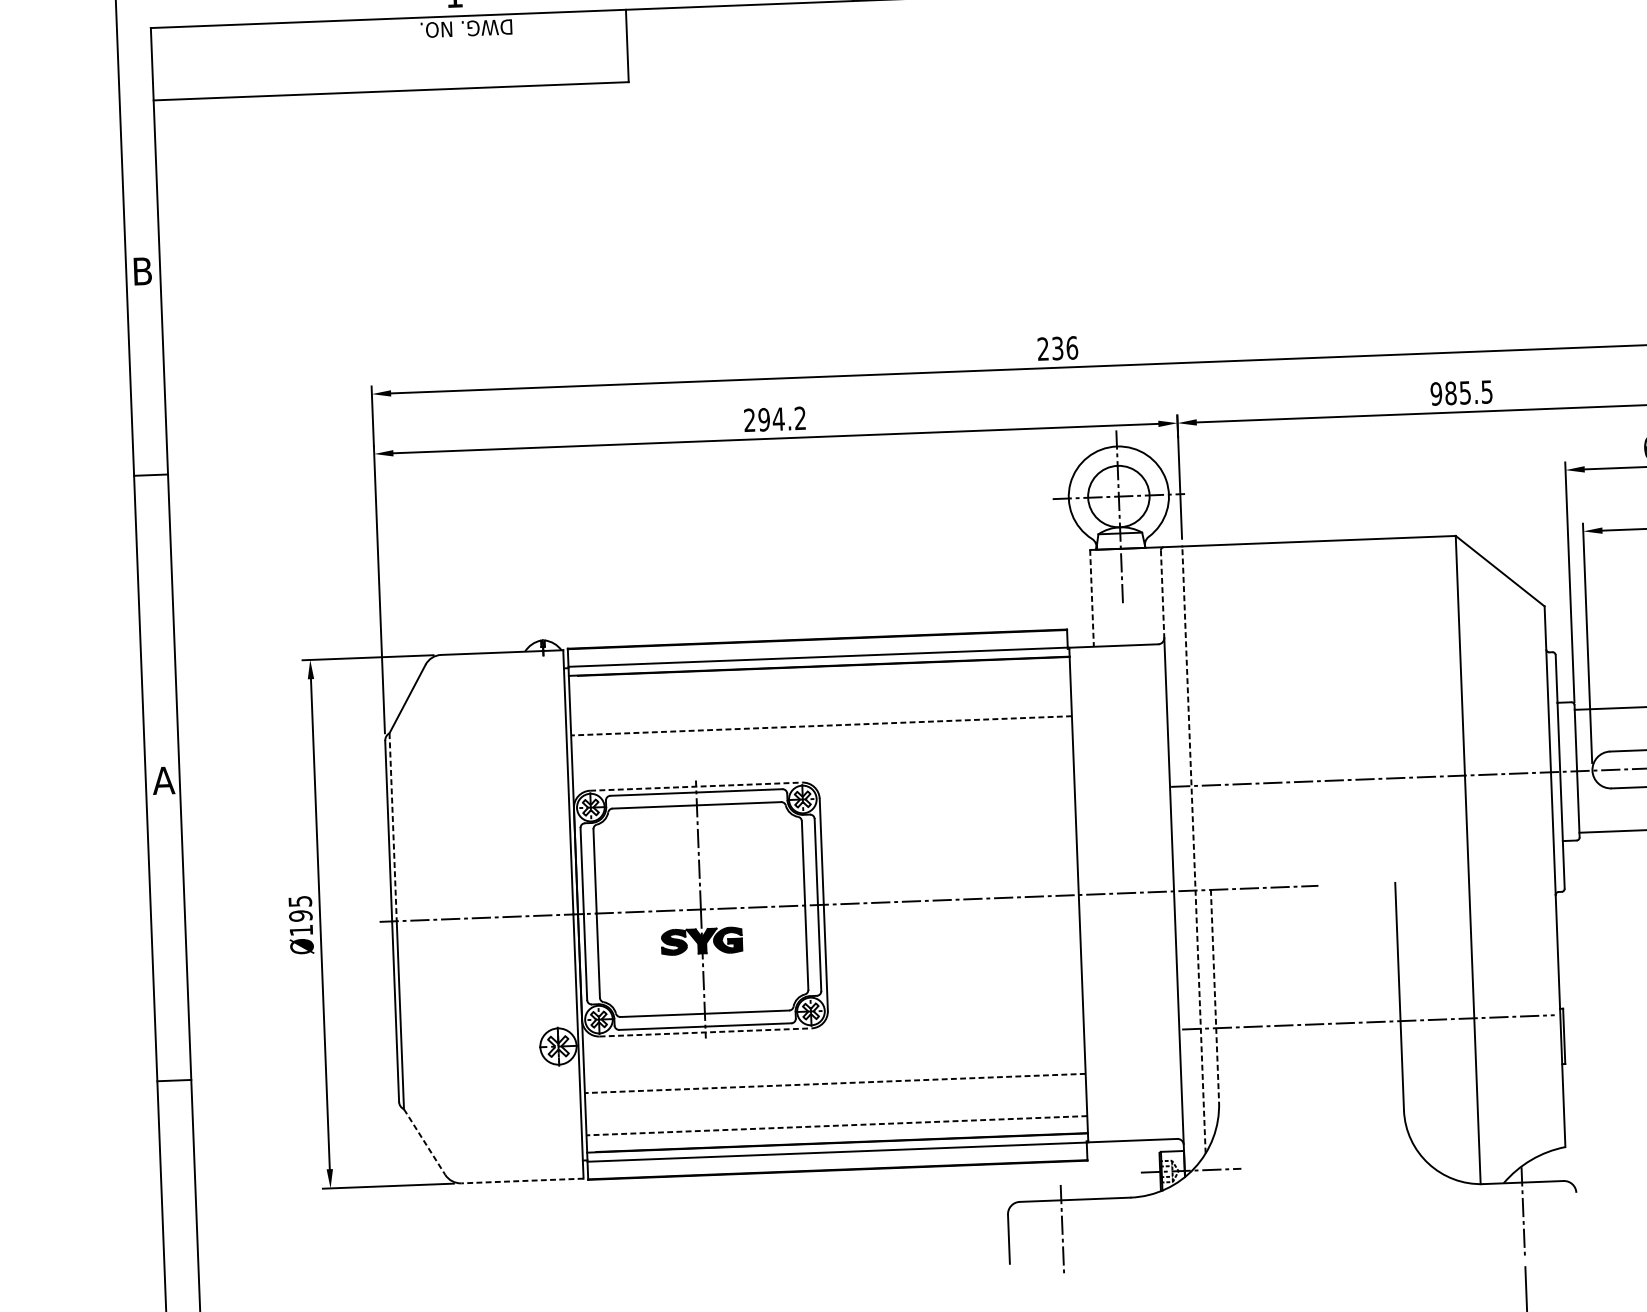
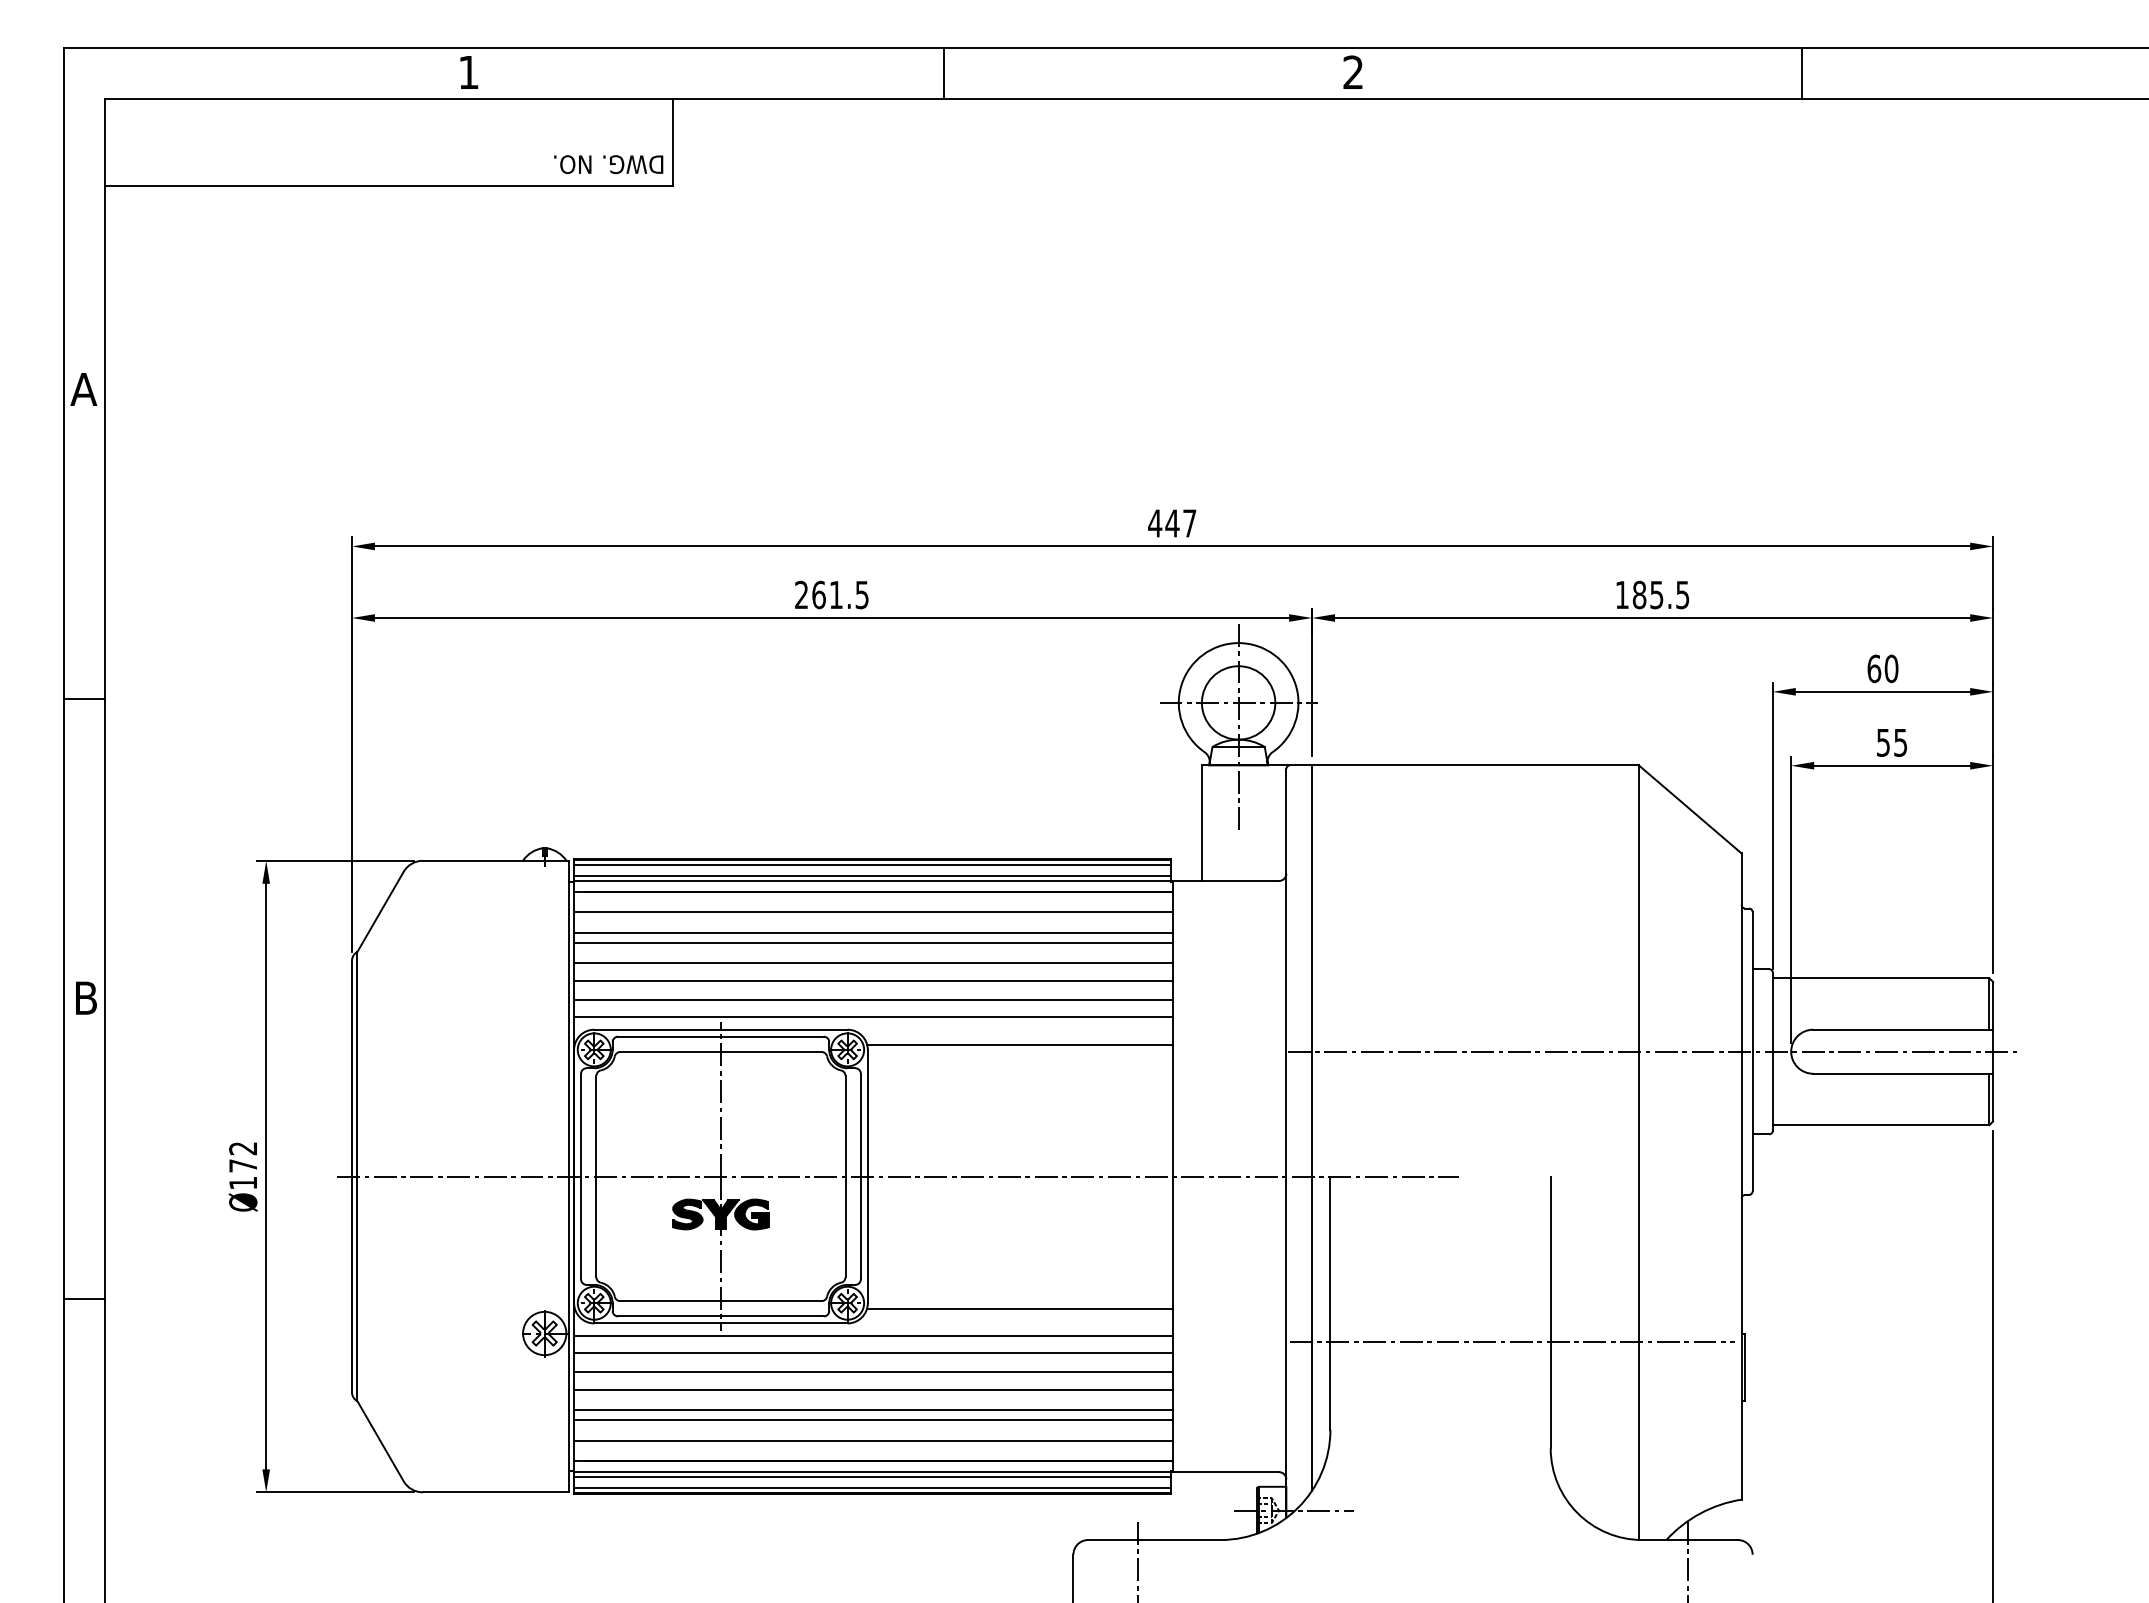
text: (466, 28) -> (608, 164), moved
text: (142, 271) -> (83, 389), B -> A
text: (1057, 348) -> (1172, 523), 236 -> 447
text: (1435, 393) -> (1621, 594), 985.5 -> 185.5
text: (782, 418) -> (840, 594), 294.2 -> 261.5
line: (150, 475) -> (84, 699), moved
line: (1162, 594) -> (1286, 821), dashed -> solid
line: (1091, 598) -> (1201, 823), dashed -> solid
line: (817, 644) -> (872, 865), added
line: (818, 652) -> (872, 875), added
line: (820, 683) -> (873, 912), added
line: (820, 701) -> (873, 933), added
line: (821, 709) -> (873, 943), added
line: (820, 725) -> (872, 962), dashed -> solid
line: (822, 741) -> (873, 981), added
line: (822, 756) -> (873, 999), added
line: (823, 770) -> (873, 1016), added
text: (163, 780) -> (85, 997), A -> B
line: (695, 786) -> (720, 1029), dashed -> solid
line: (946, 789) -> (1019, 1044), added
line: (393, 827) -> (357, 1064), dashed -> solid
line: (1194, 850) -> (1312, 1128), dashed -> solid
text: (300, 908) -> (243, 1157), Ø195 -> Ø172
line: (1215, 996) -> (1330, 1303), dashed -> solid
line: (954, 1010) -> (1019, 1308), added
line: (705, 1032) -> (720, 1323), dashed -> solid
line: (833, 1038) -> (873, 1336), added
line: (834, 1052) -> (873, 1353), added
line: (834, 1067) -> (873, 1371), added
line: (174, 1080) -> (84, 1298), moved
line: (834, 1083) -> (872, 1390), dashed -> solid
line: (836, 1100) -> (873, 1410), added
line: (836, 1107) -> (873, 1419), added
line: (836, 1125) -> (872, 1440), dashed -> solid
line: (424, 1142) -> (380, 1441), dashed -> solid
line: (837, 1156) -> (872, 1477), added
line: (837, 1164) -> (872, 1487), added
line: (522, 1181) -> (495, 1492), dashed -> solid

